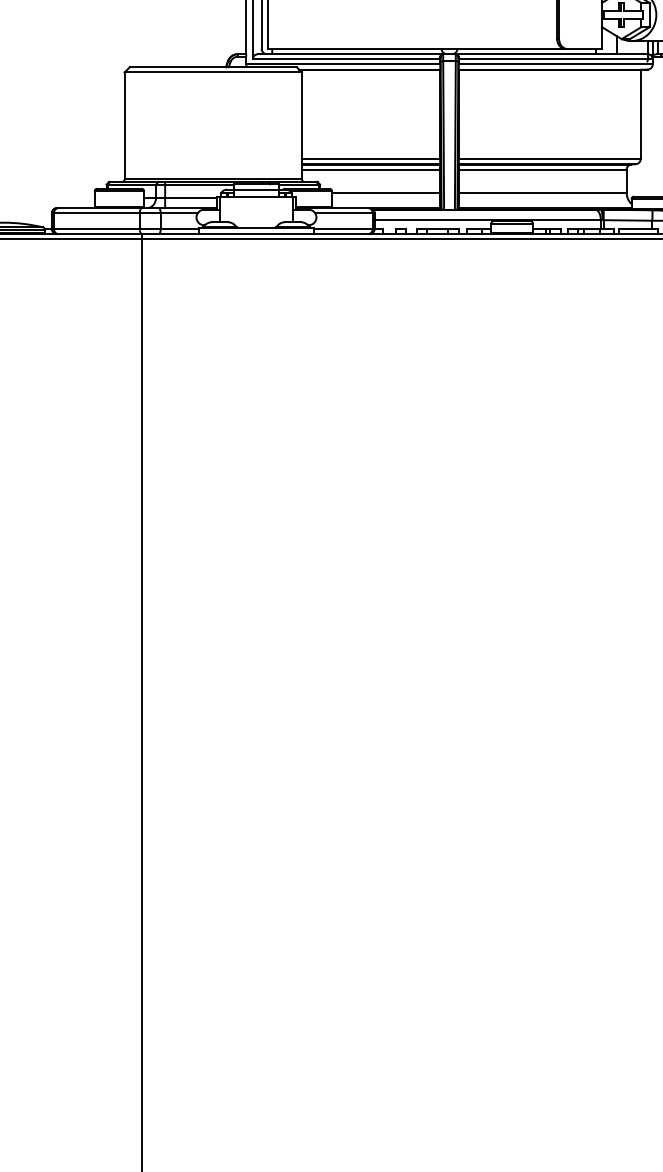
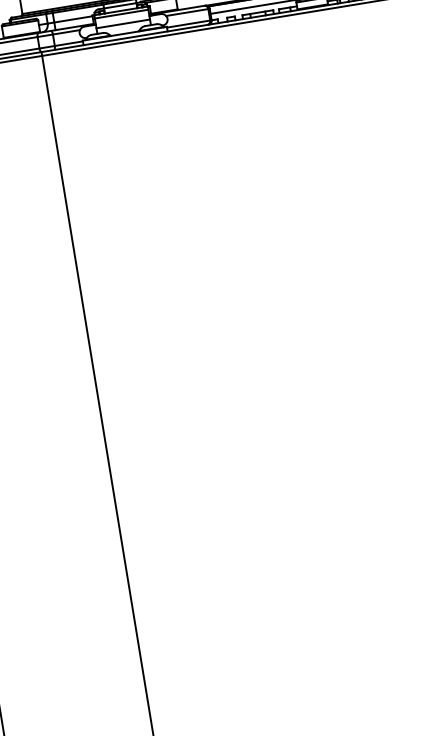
line: (255, 201) -> (120, 14), added
line: (255, 214) -> (122, 24), added

